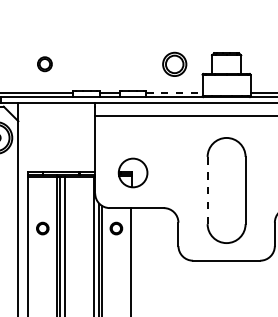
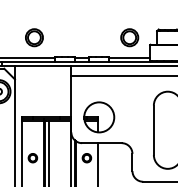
part: (44, 63) -> (34, 37), size x1.67
line: (174, 92) -> (129, 58), dashed -> solid
part: (132, 172) -> (98, 117), size x1.43
line: (207, 190) -> (153, 130), dashed -> solid

